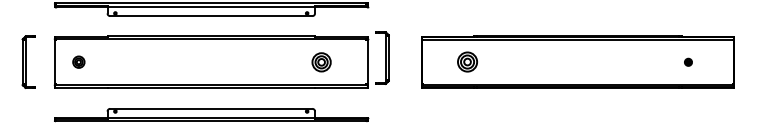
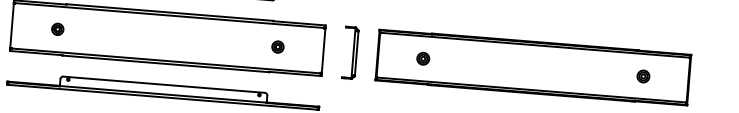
part: (382, 57) -> (350, 52), moved
part: (78, 61) -> (57, 28), moved
part: (321, 61) -> (277, 46), size x0.62
part: (467, 62) -> (423, 59), size x0.62
part: (688, 62) -> (643, 76), size x1.67

